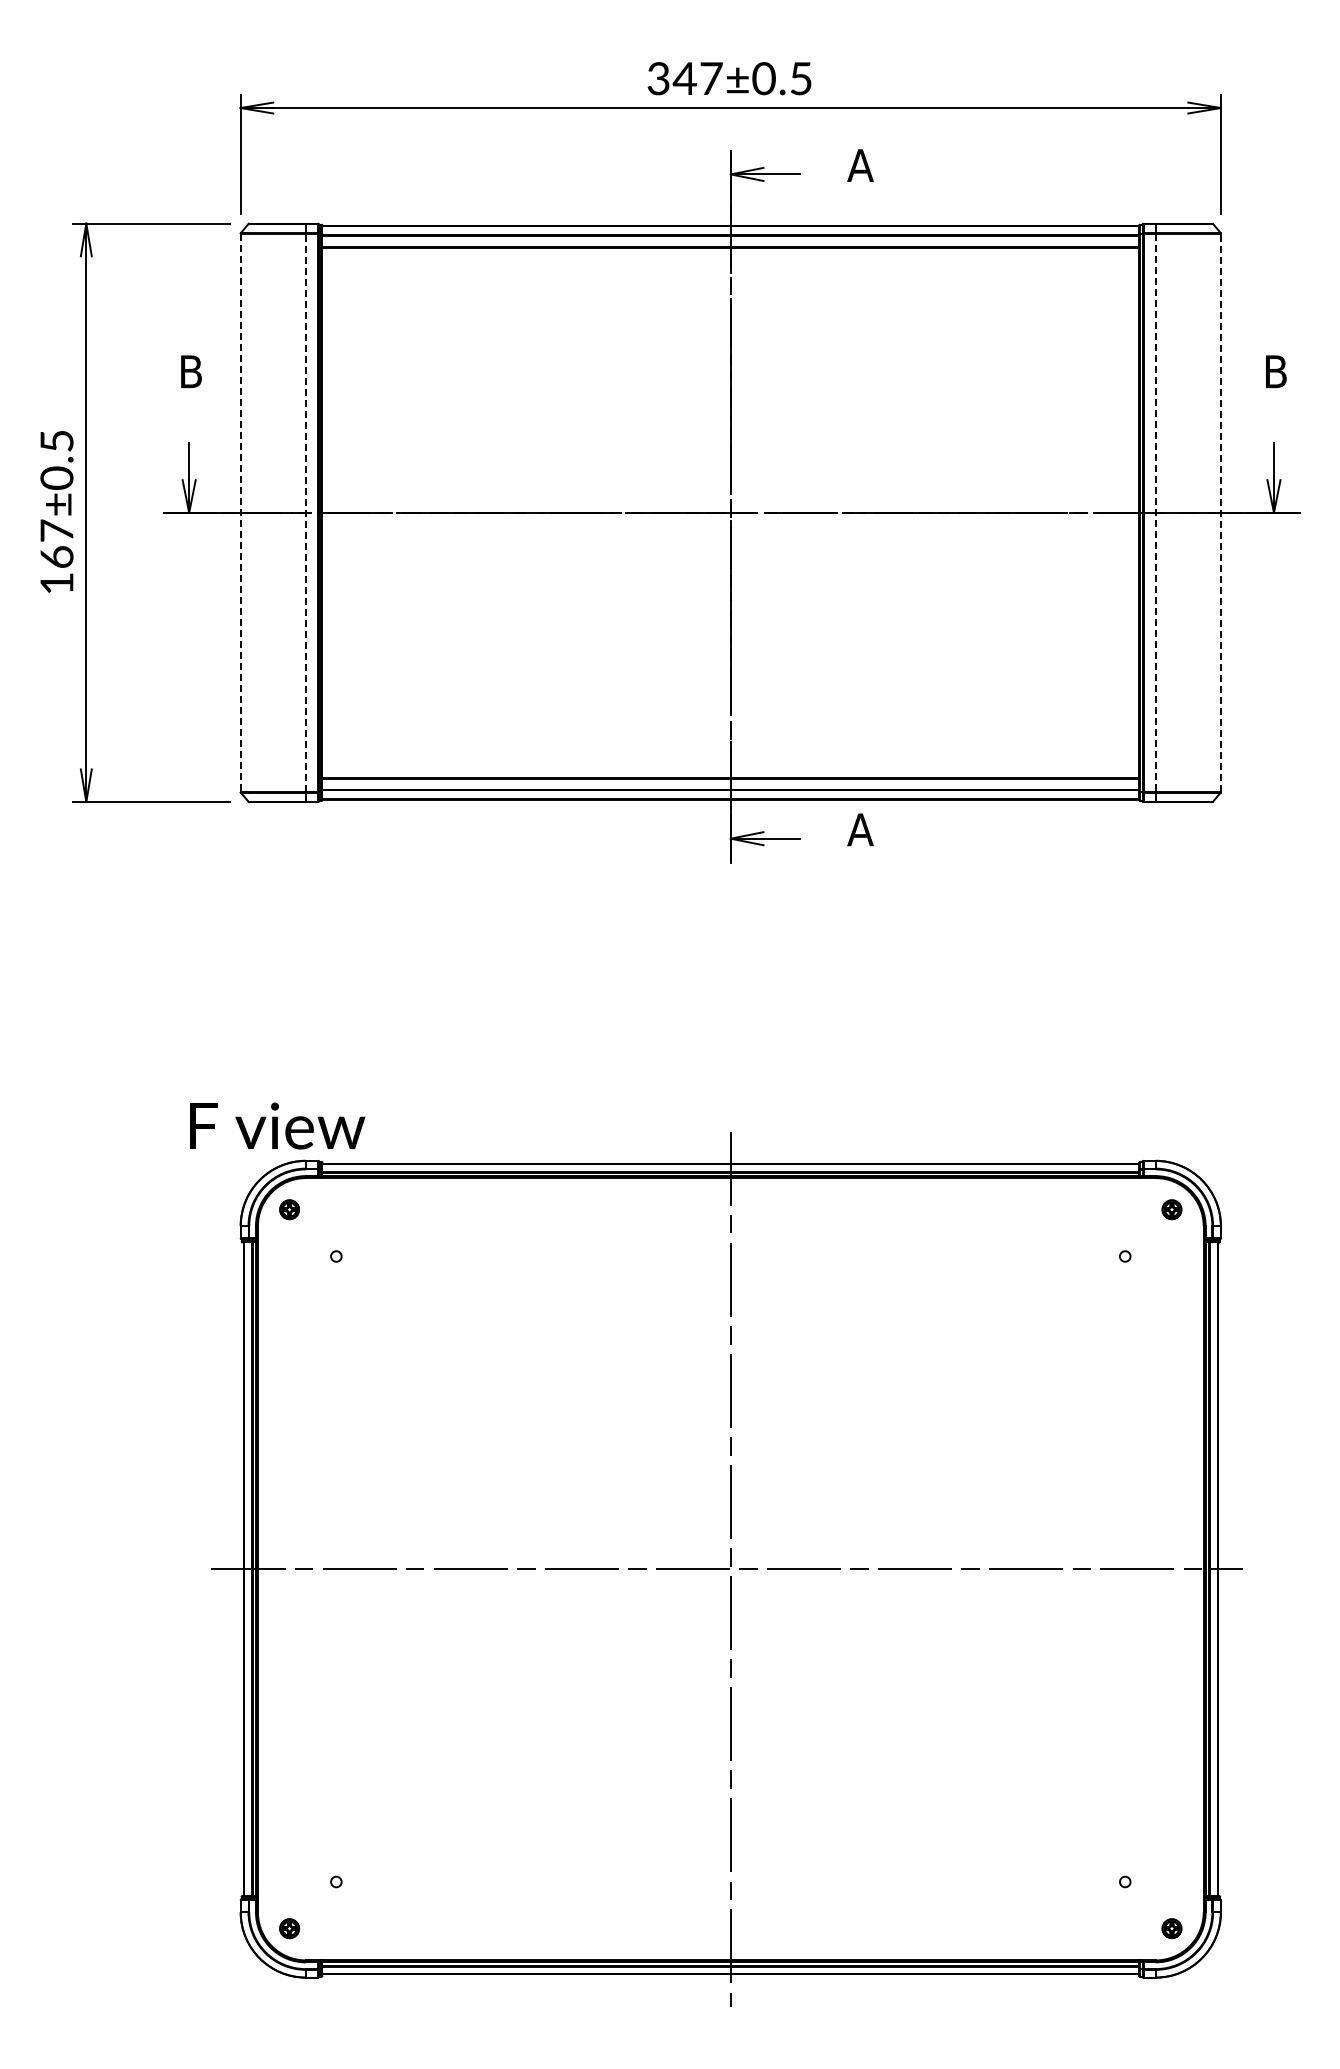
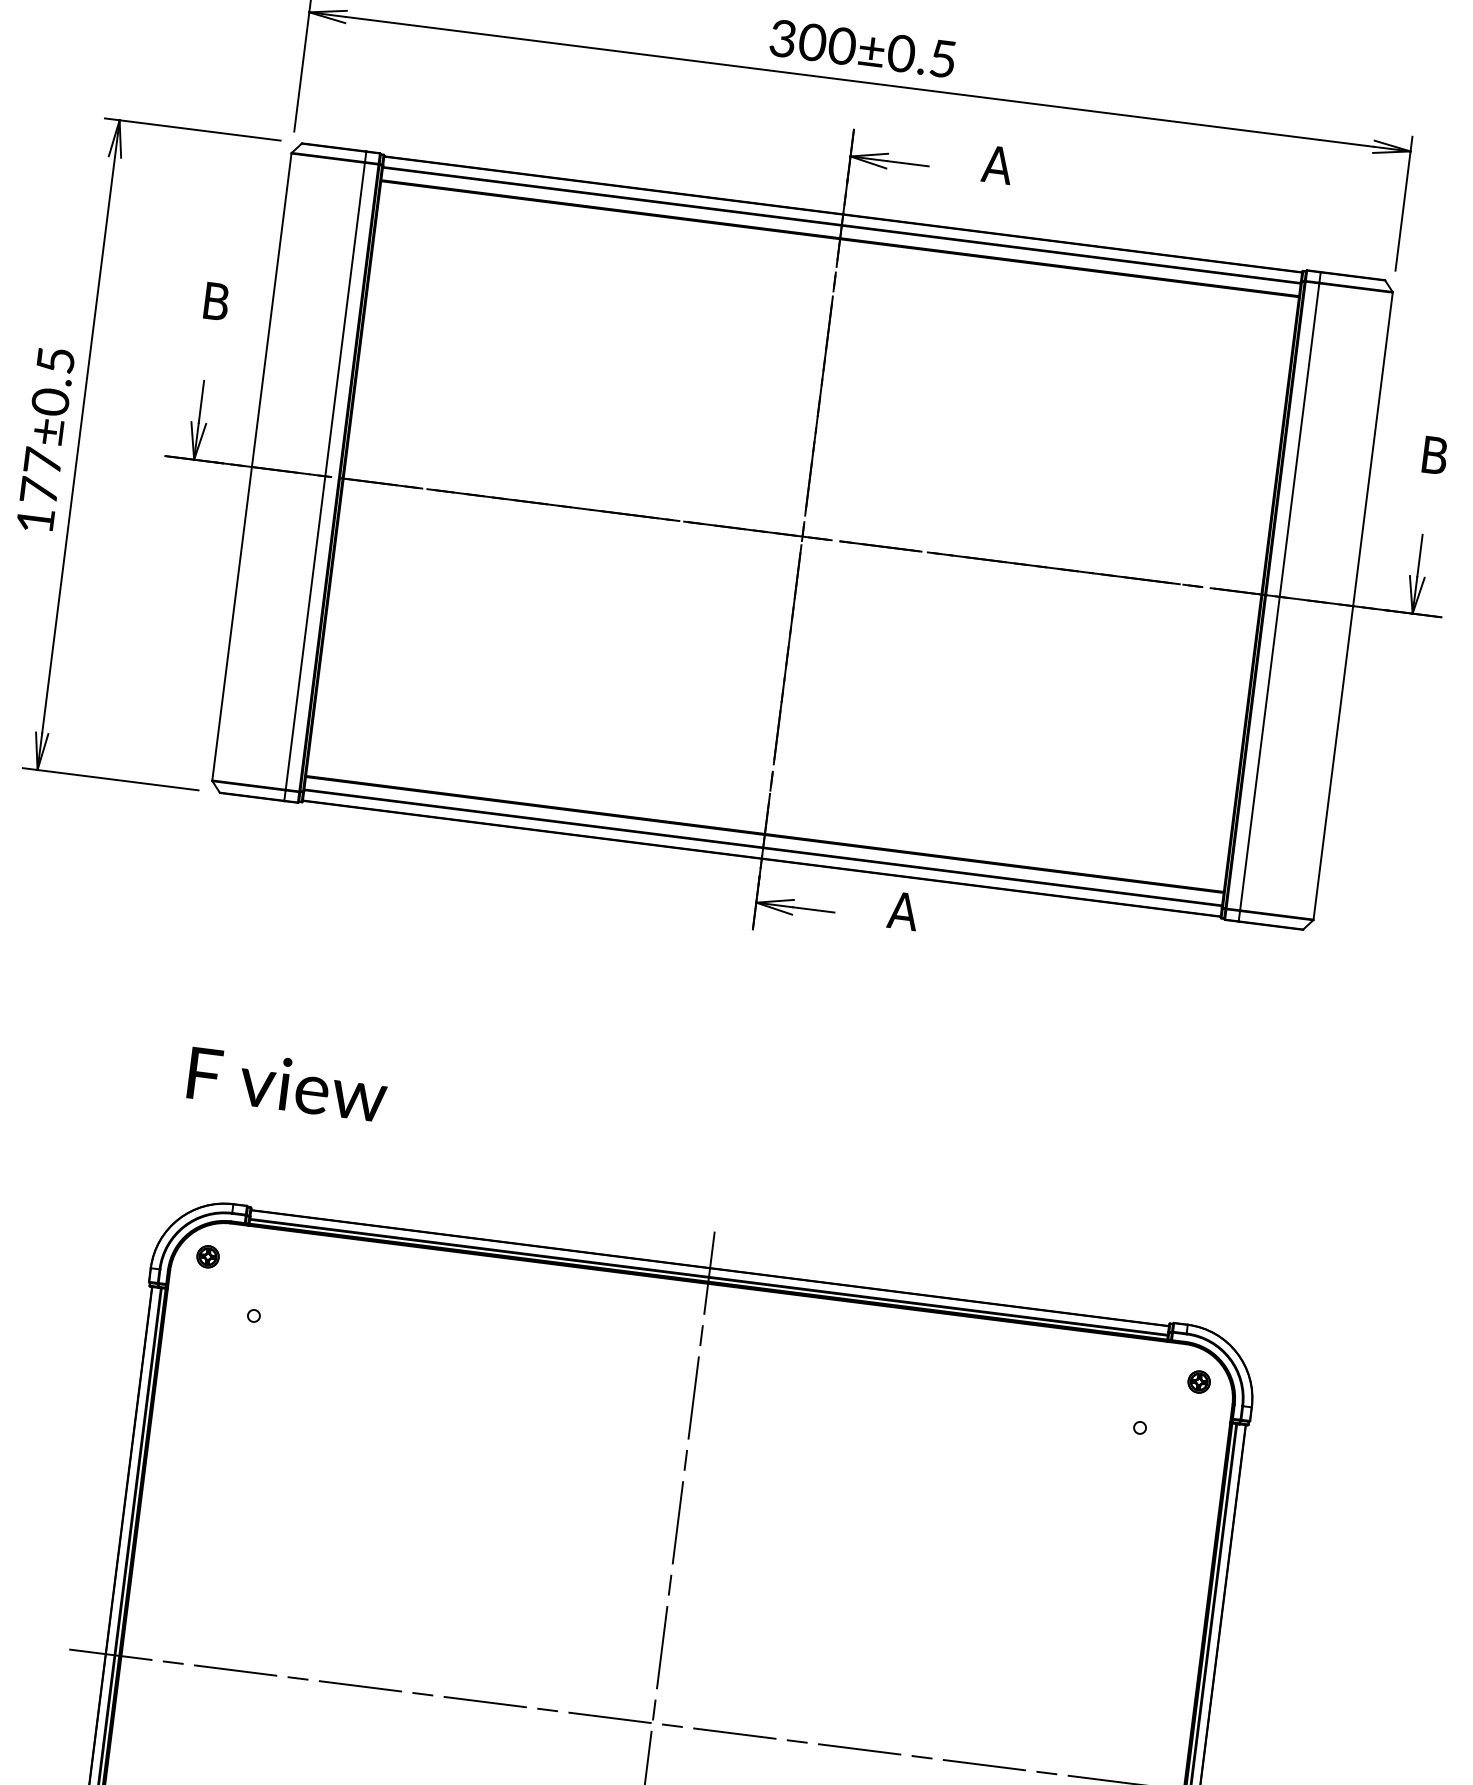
text: (697, 78) -> (826, 43), 347±0.5 -> 300±0.5
line: (305, 512) -> (324, 475), dashed -> solid
line: (1221, 512) -> (1353, 605), dashed -> solid
line: (240, 513) -> (251, 467), dashed -> solid
line: (1155, 513) -> (1279, 597), dashed -> solid
text: (56, 556) -> (38, 489), 167±0.5 -> 177±0.5
text: (277, 1125) -> (287, 1084), moved

